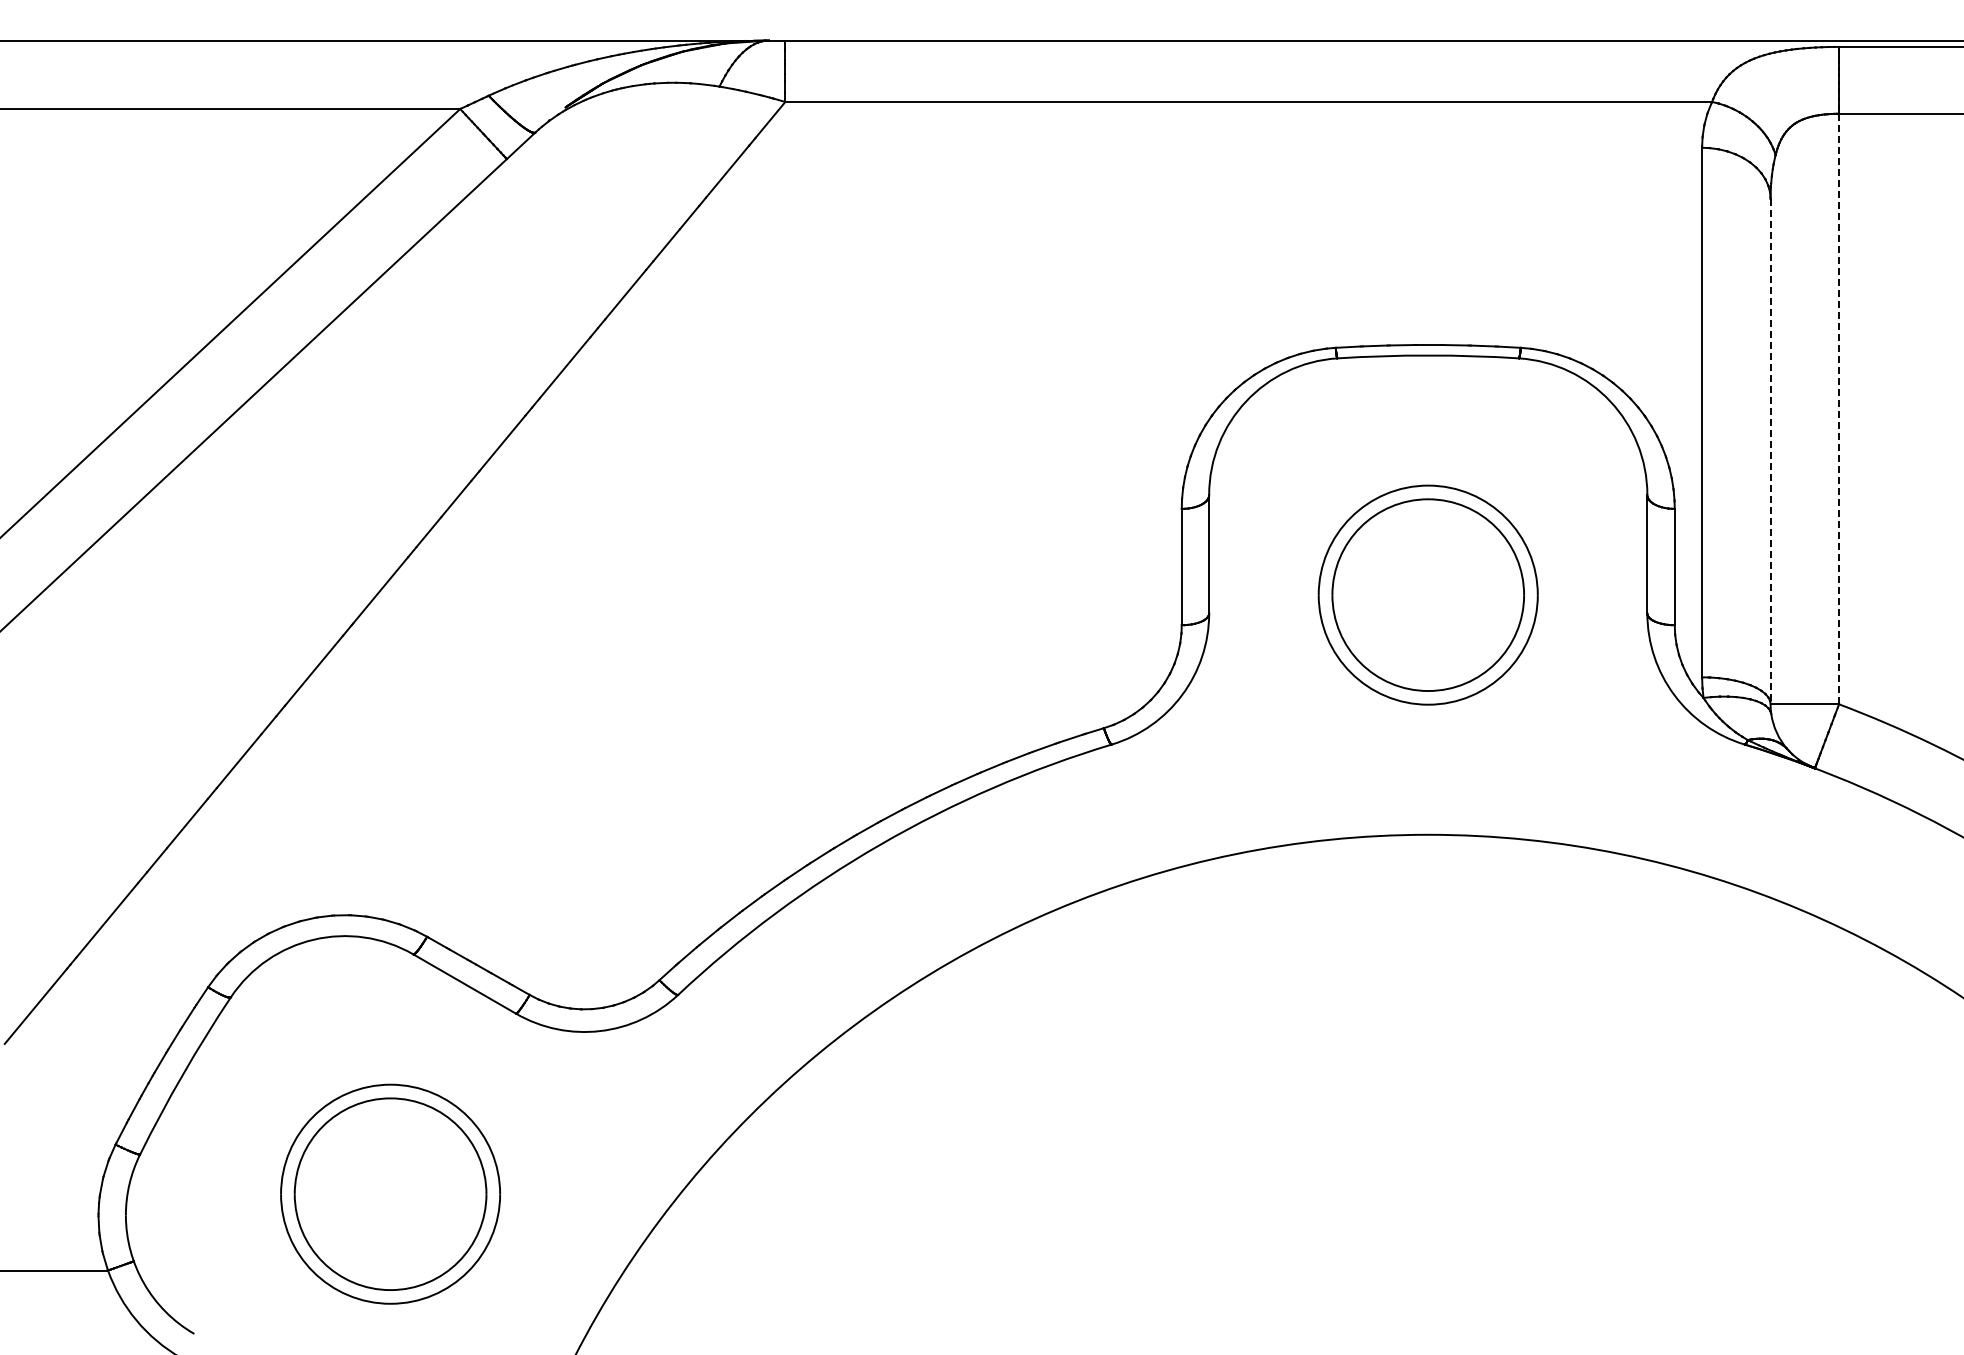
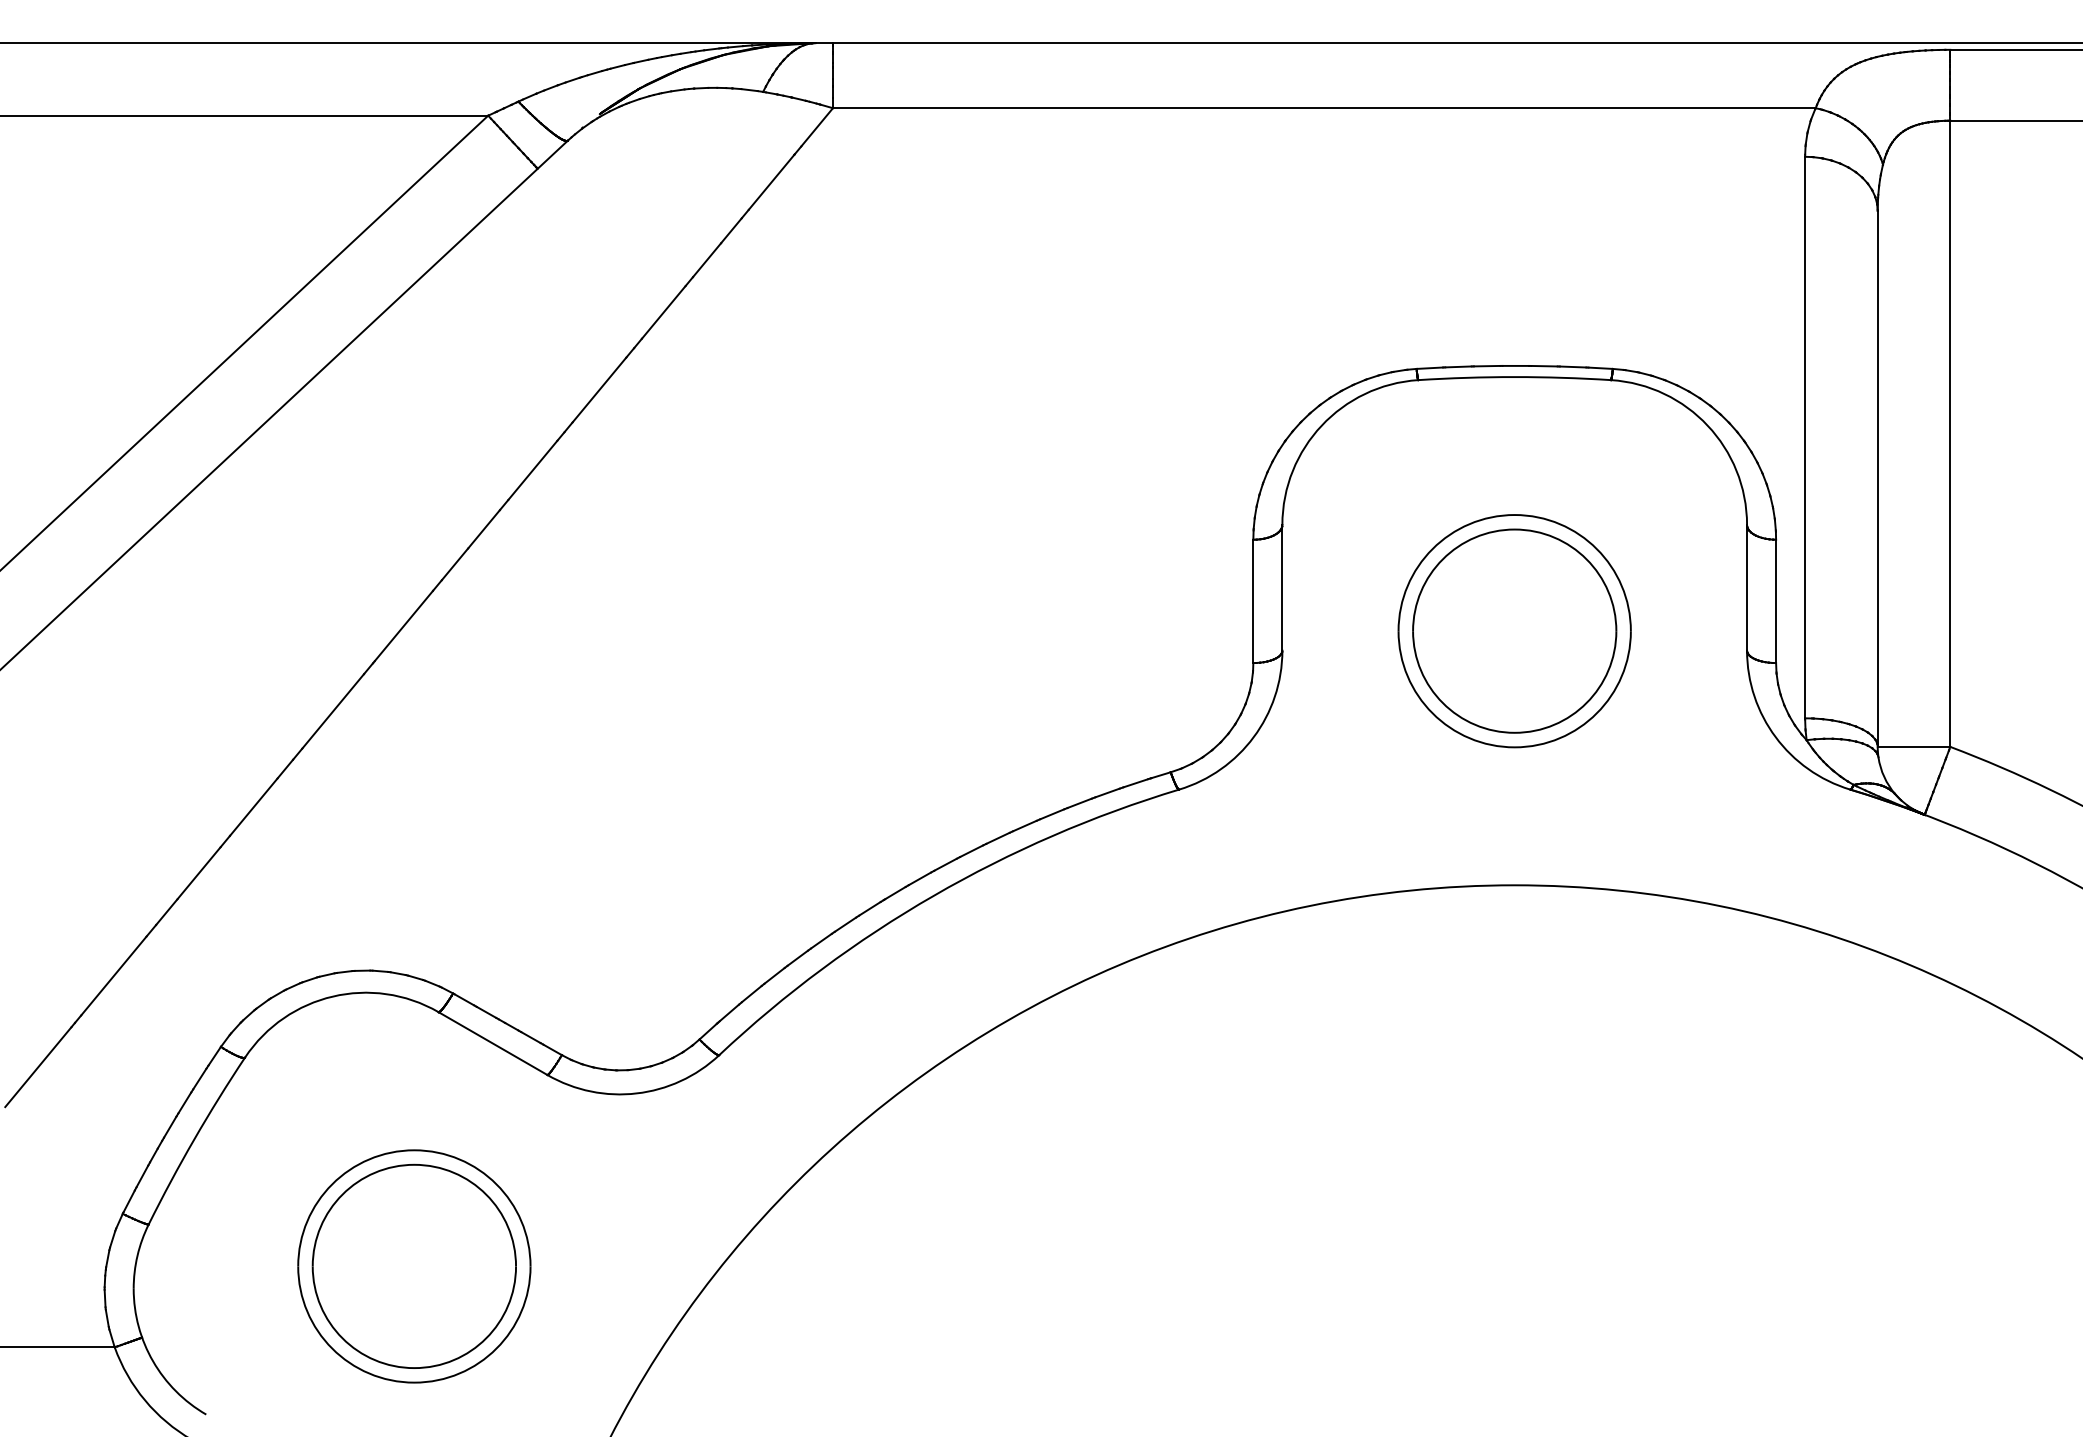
line: (1839, 409) -> (1950, 434), dashed -> solid
line: (1770, 451) -> (1877, 478), dashed -> solid

